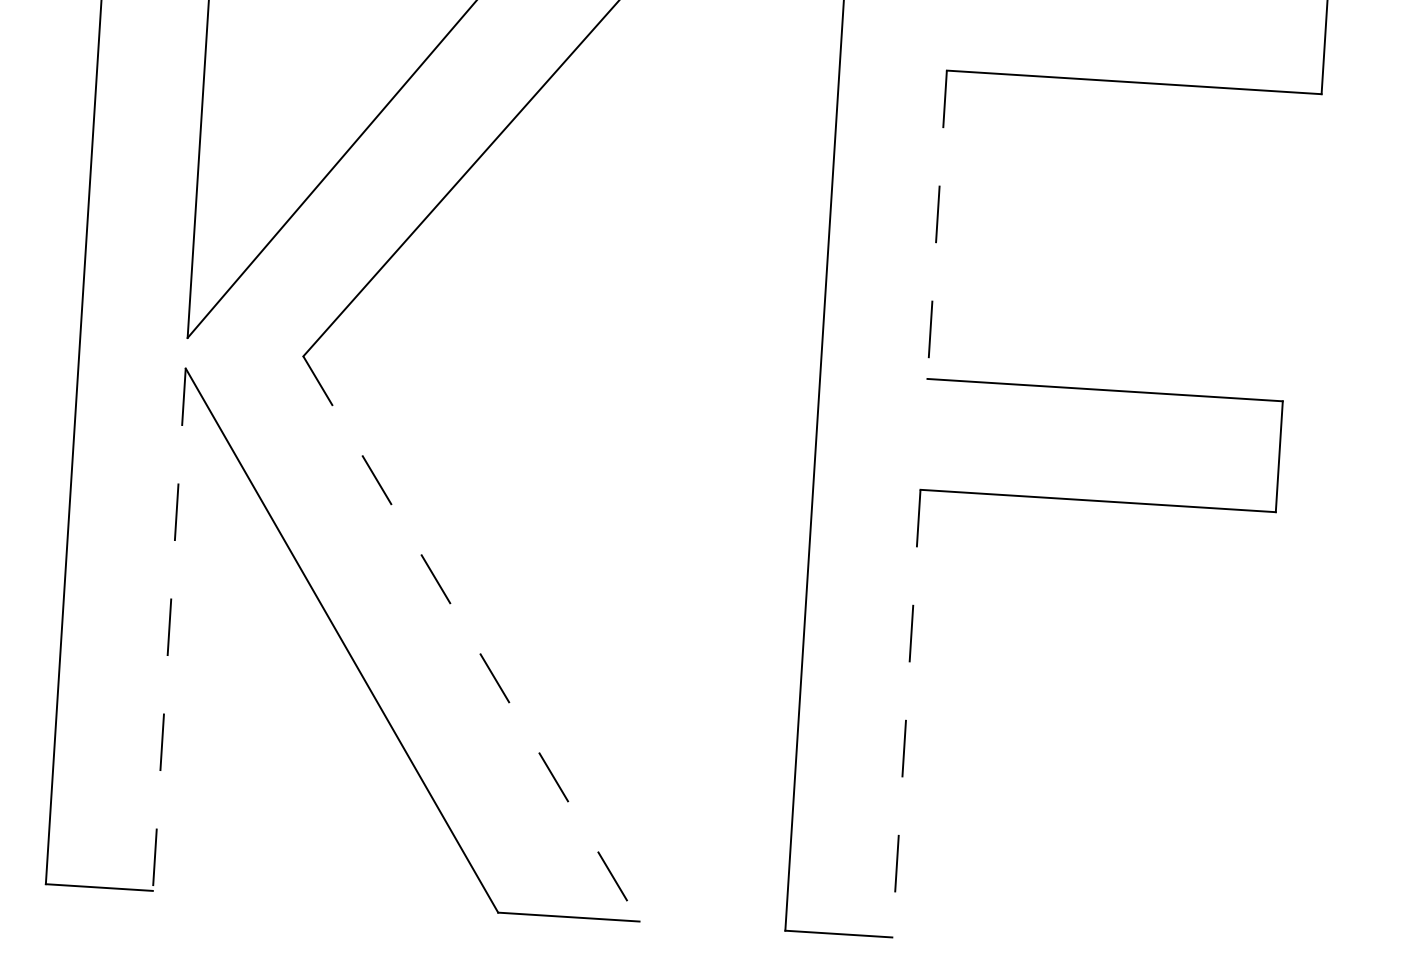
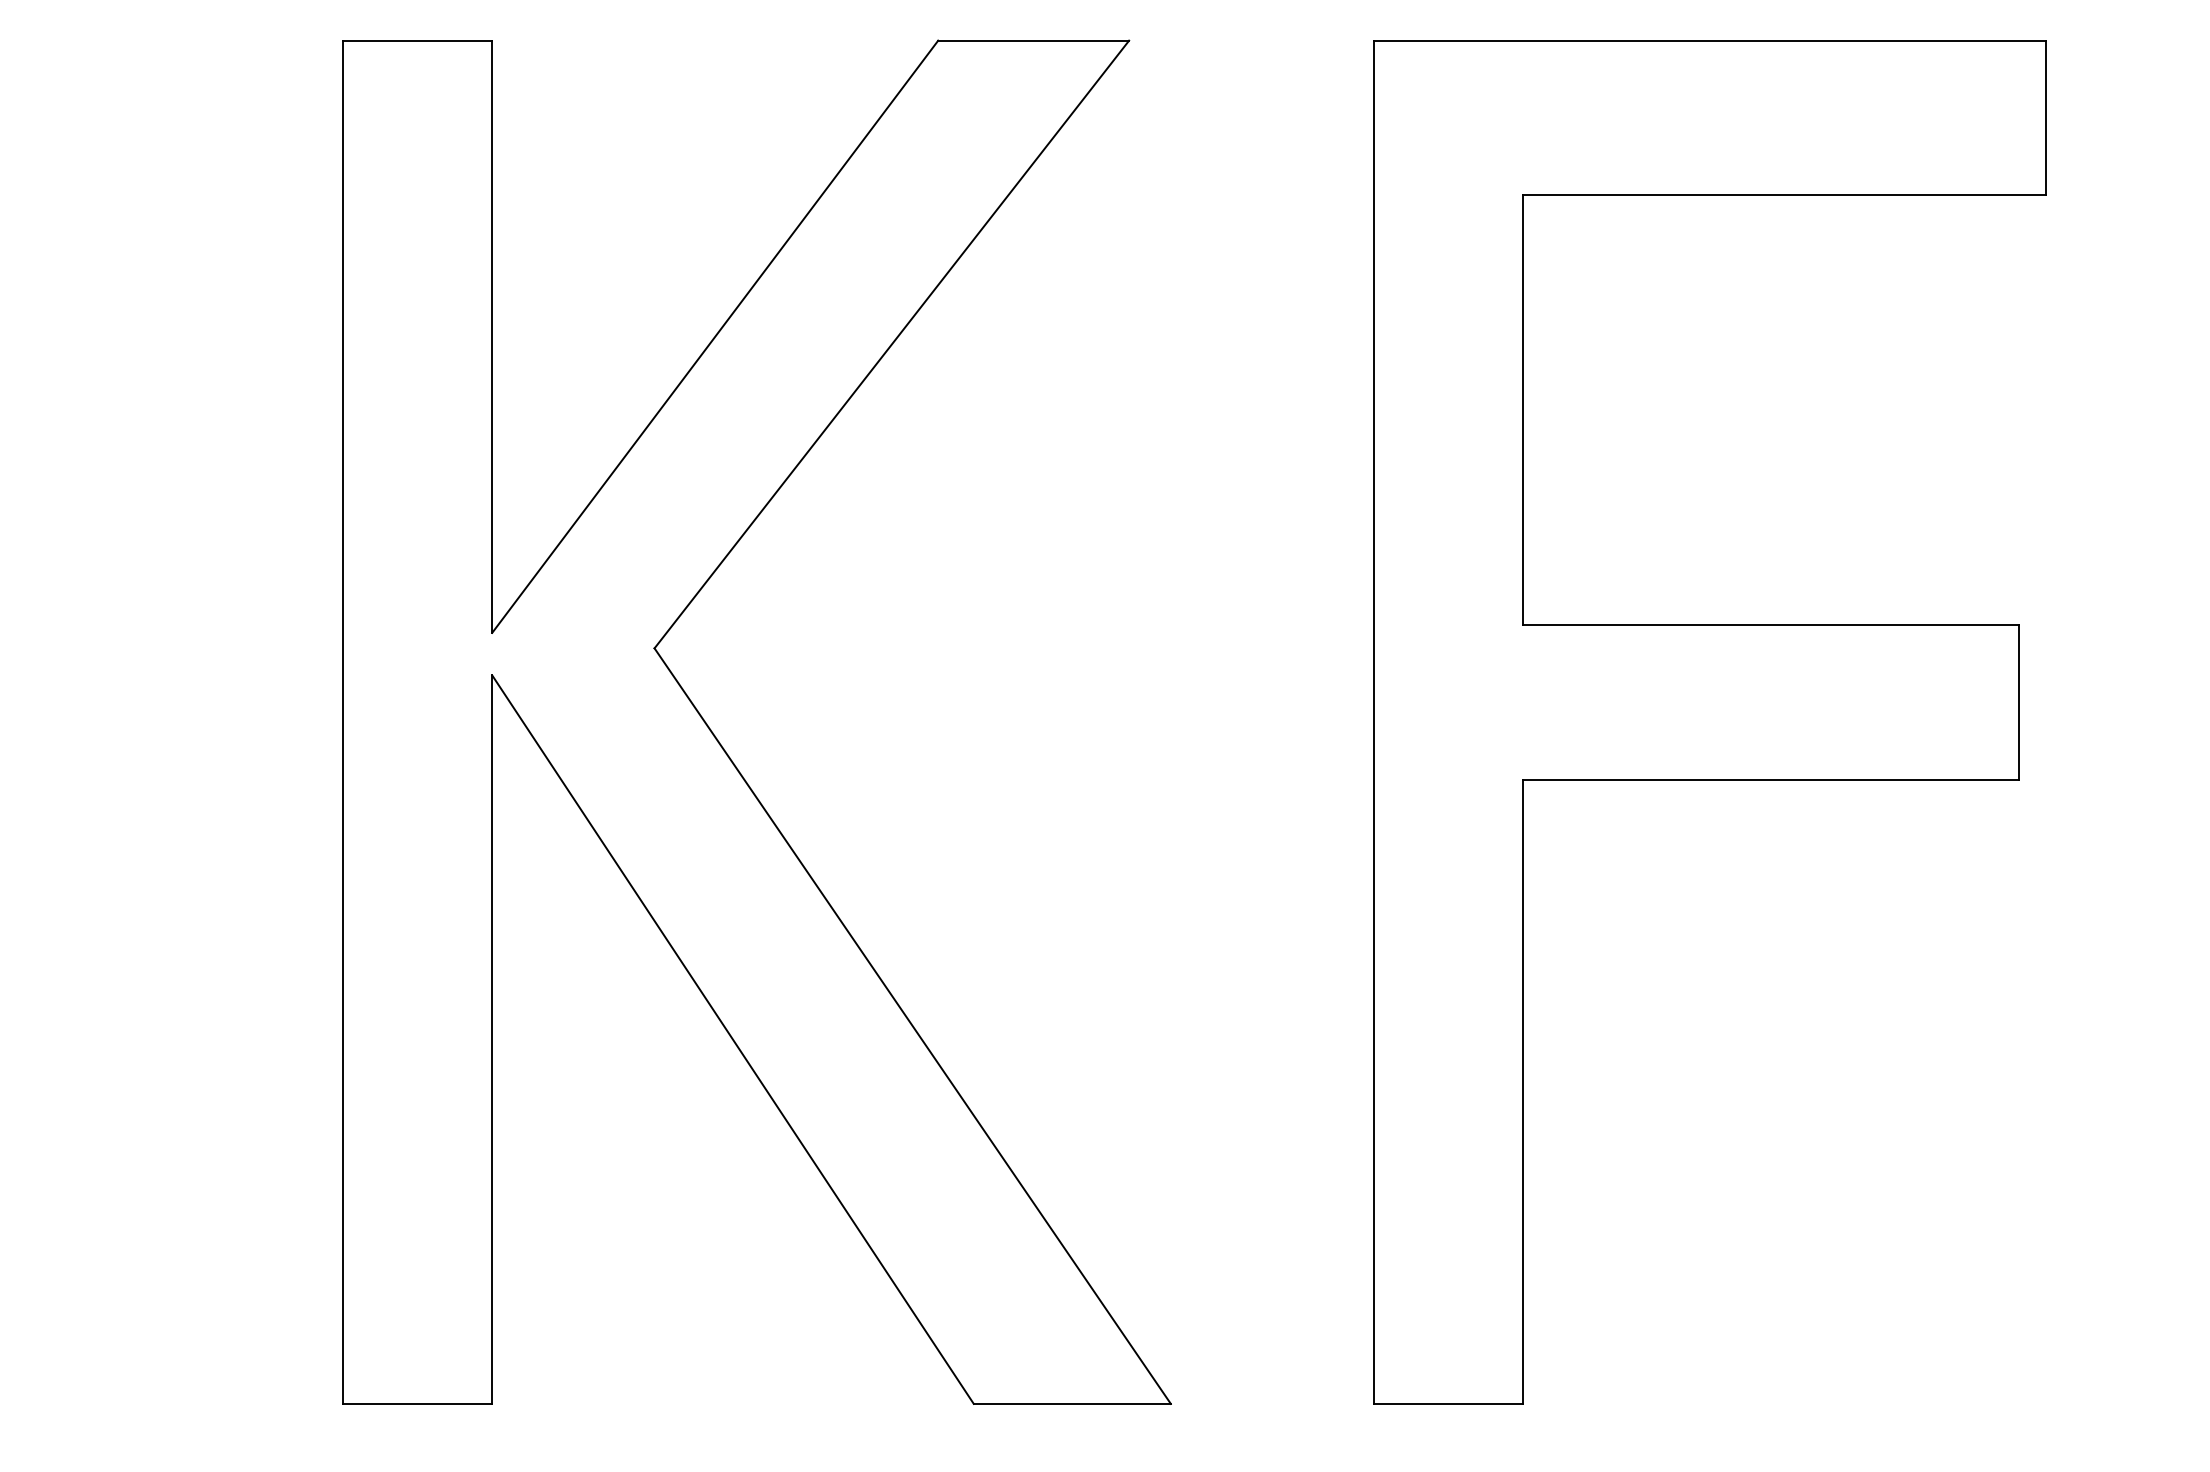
line: (937, 225) -> (1523, 410), dashed -> solid
line: (169, 630) -> (492, 1040), dashed -> solid
line: (471, 639) -> (912, 1026), dashed -> solid
line: (906, 714) -> (1523, 1092), dashed -> solid

